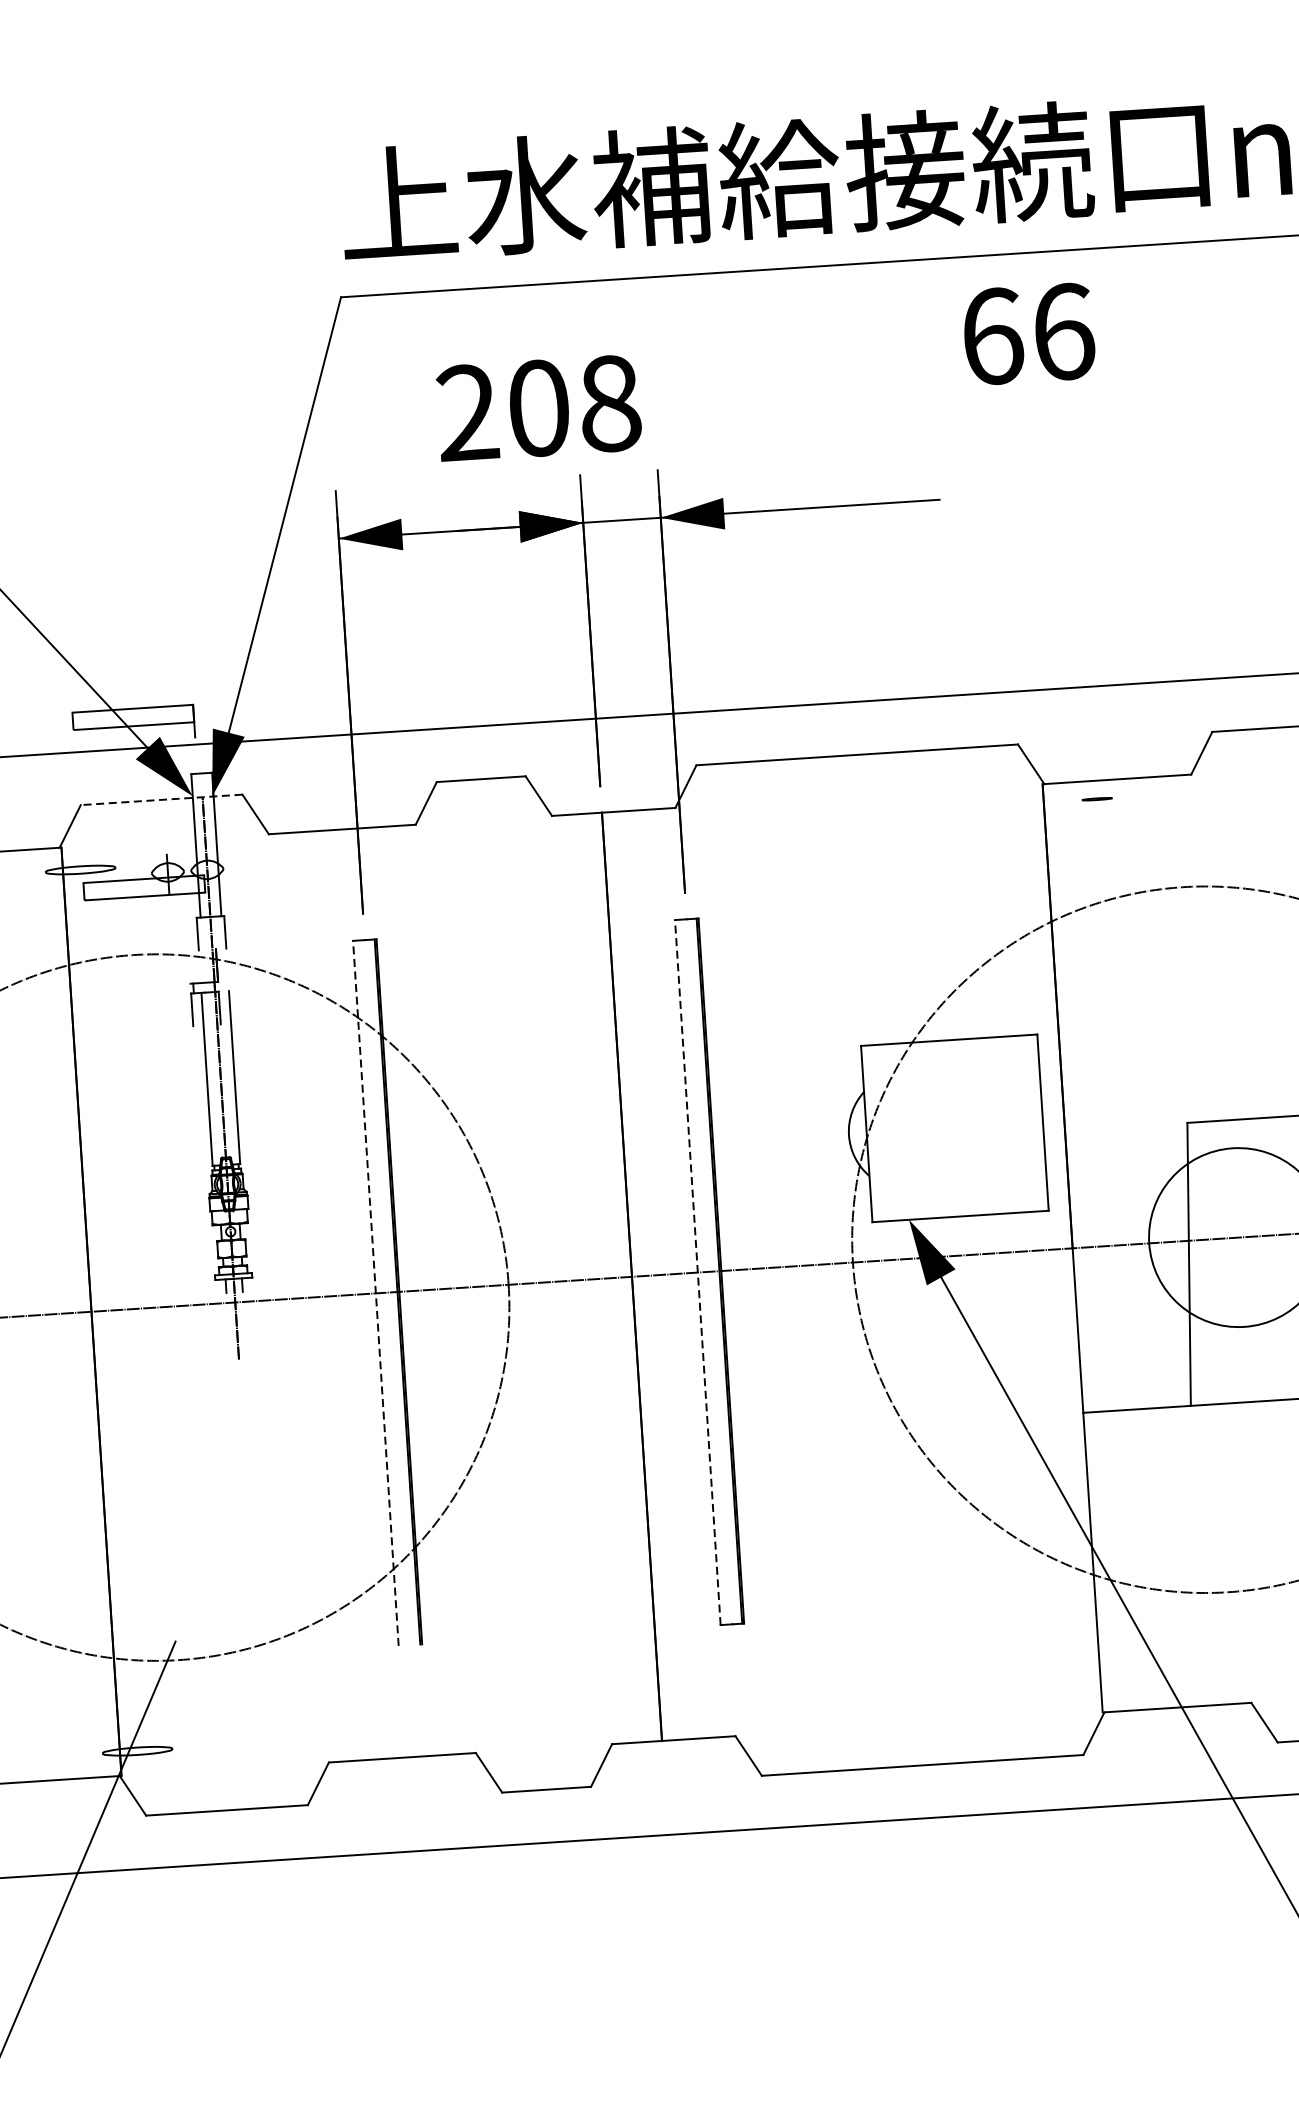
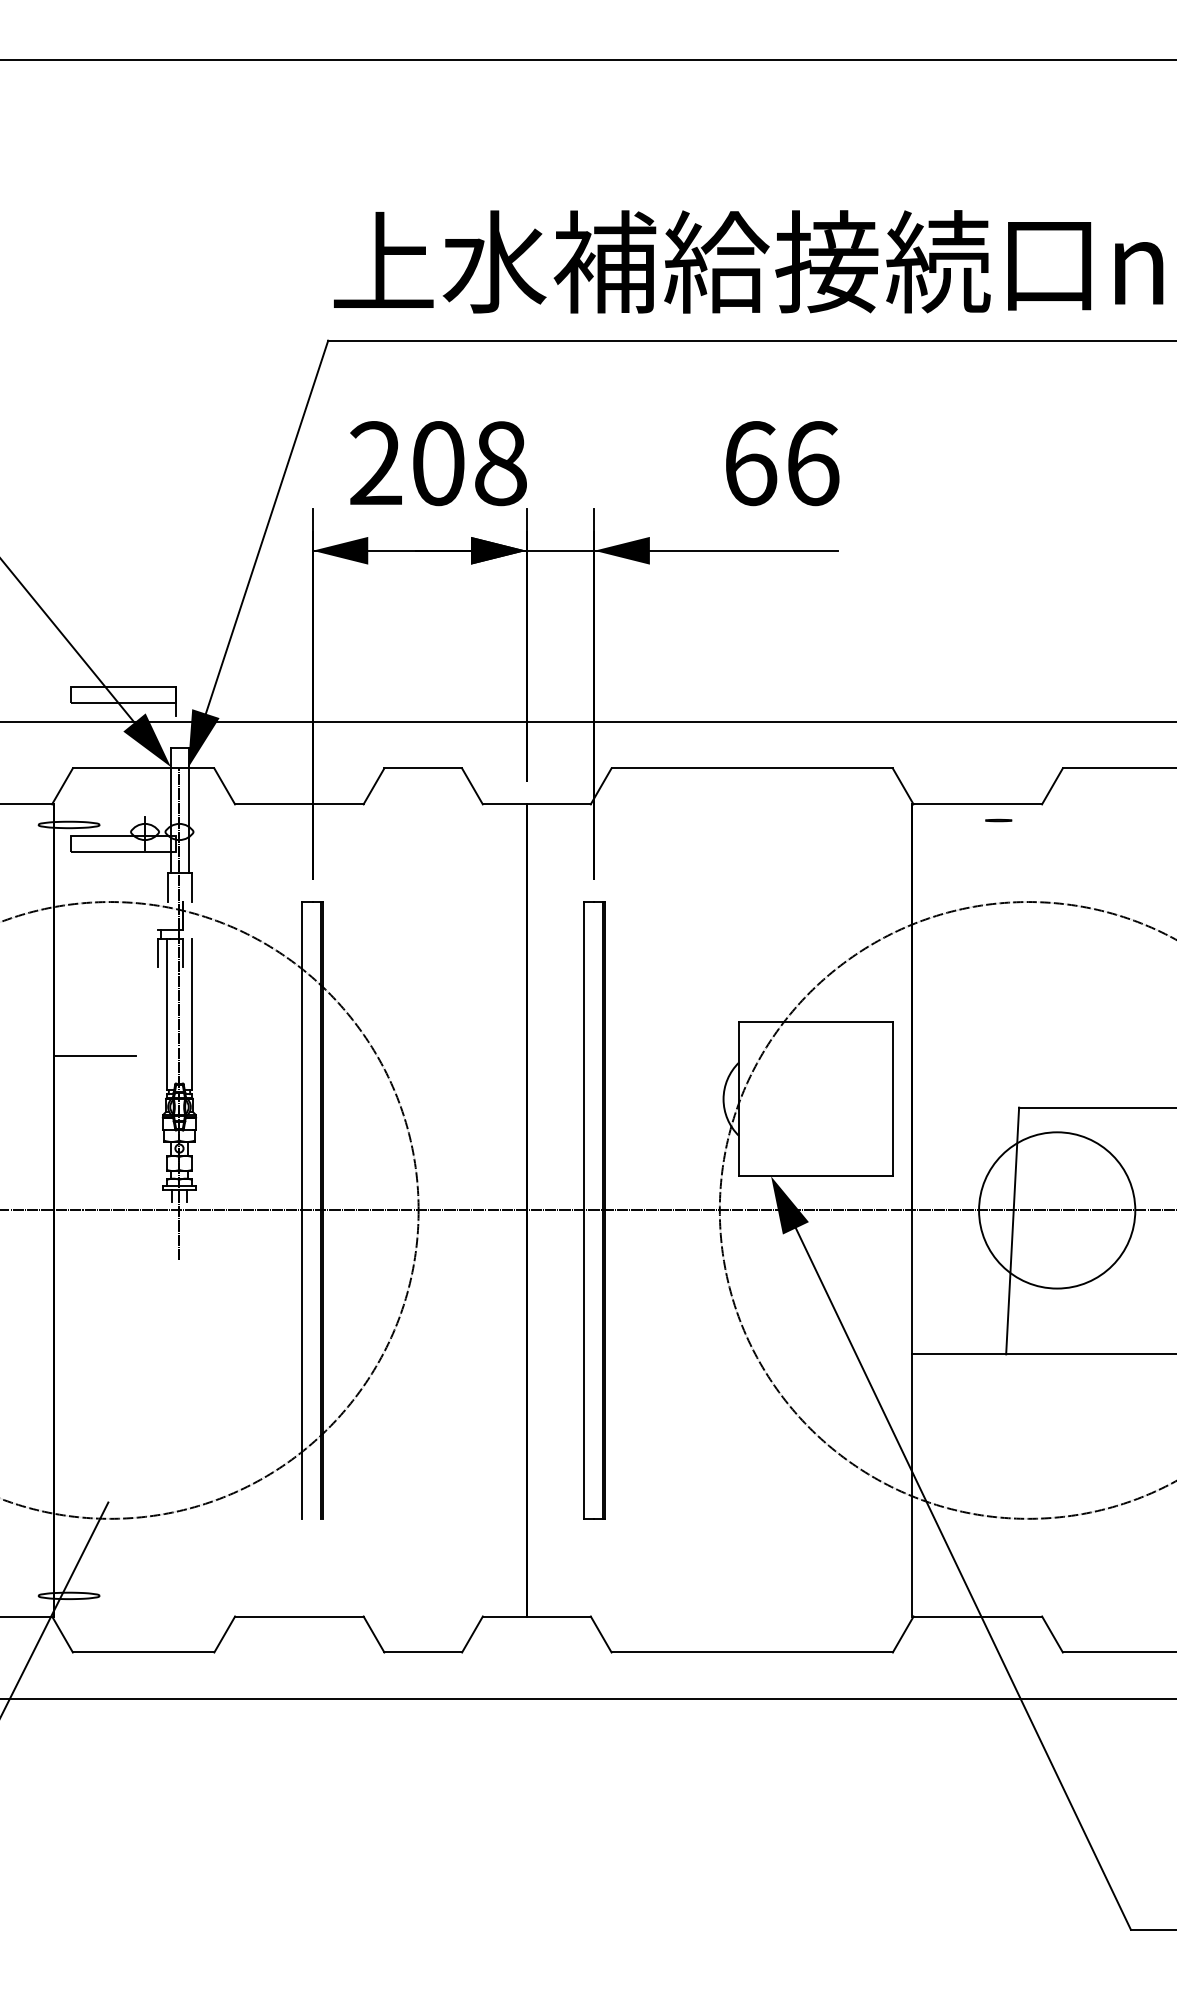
text: (1028, 334) -> (782, 463), moved
text: (539, 408) -> (438, 463), moved
line: (161, 799) -> (143, 768), dashed -> solid
line: (1096, 799) -> (998, 820), moved
line: (126, 1132) -> (94, 1056), added
line: (698, 1271) -> (584, 1209), dashed -> solid
line: (375, 1292) -> (302, 1209), dashed -> solid

